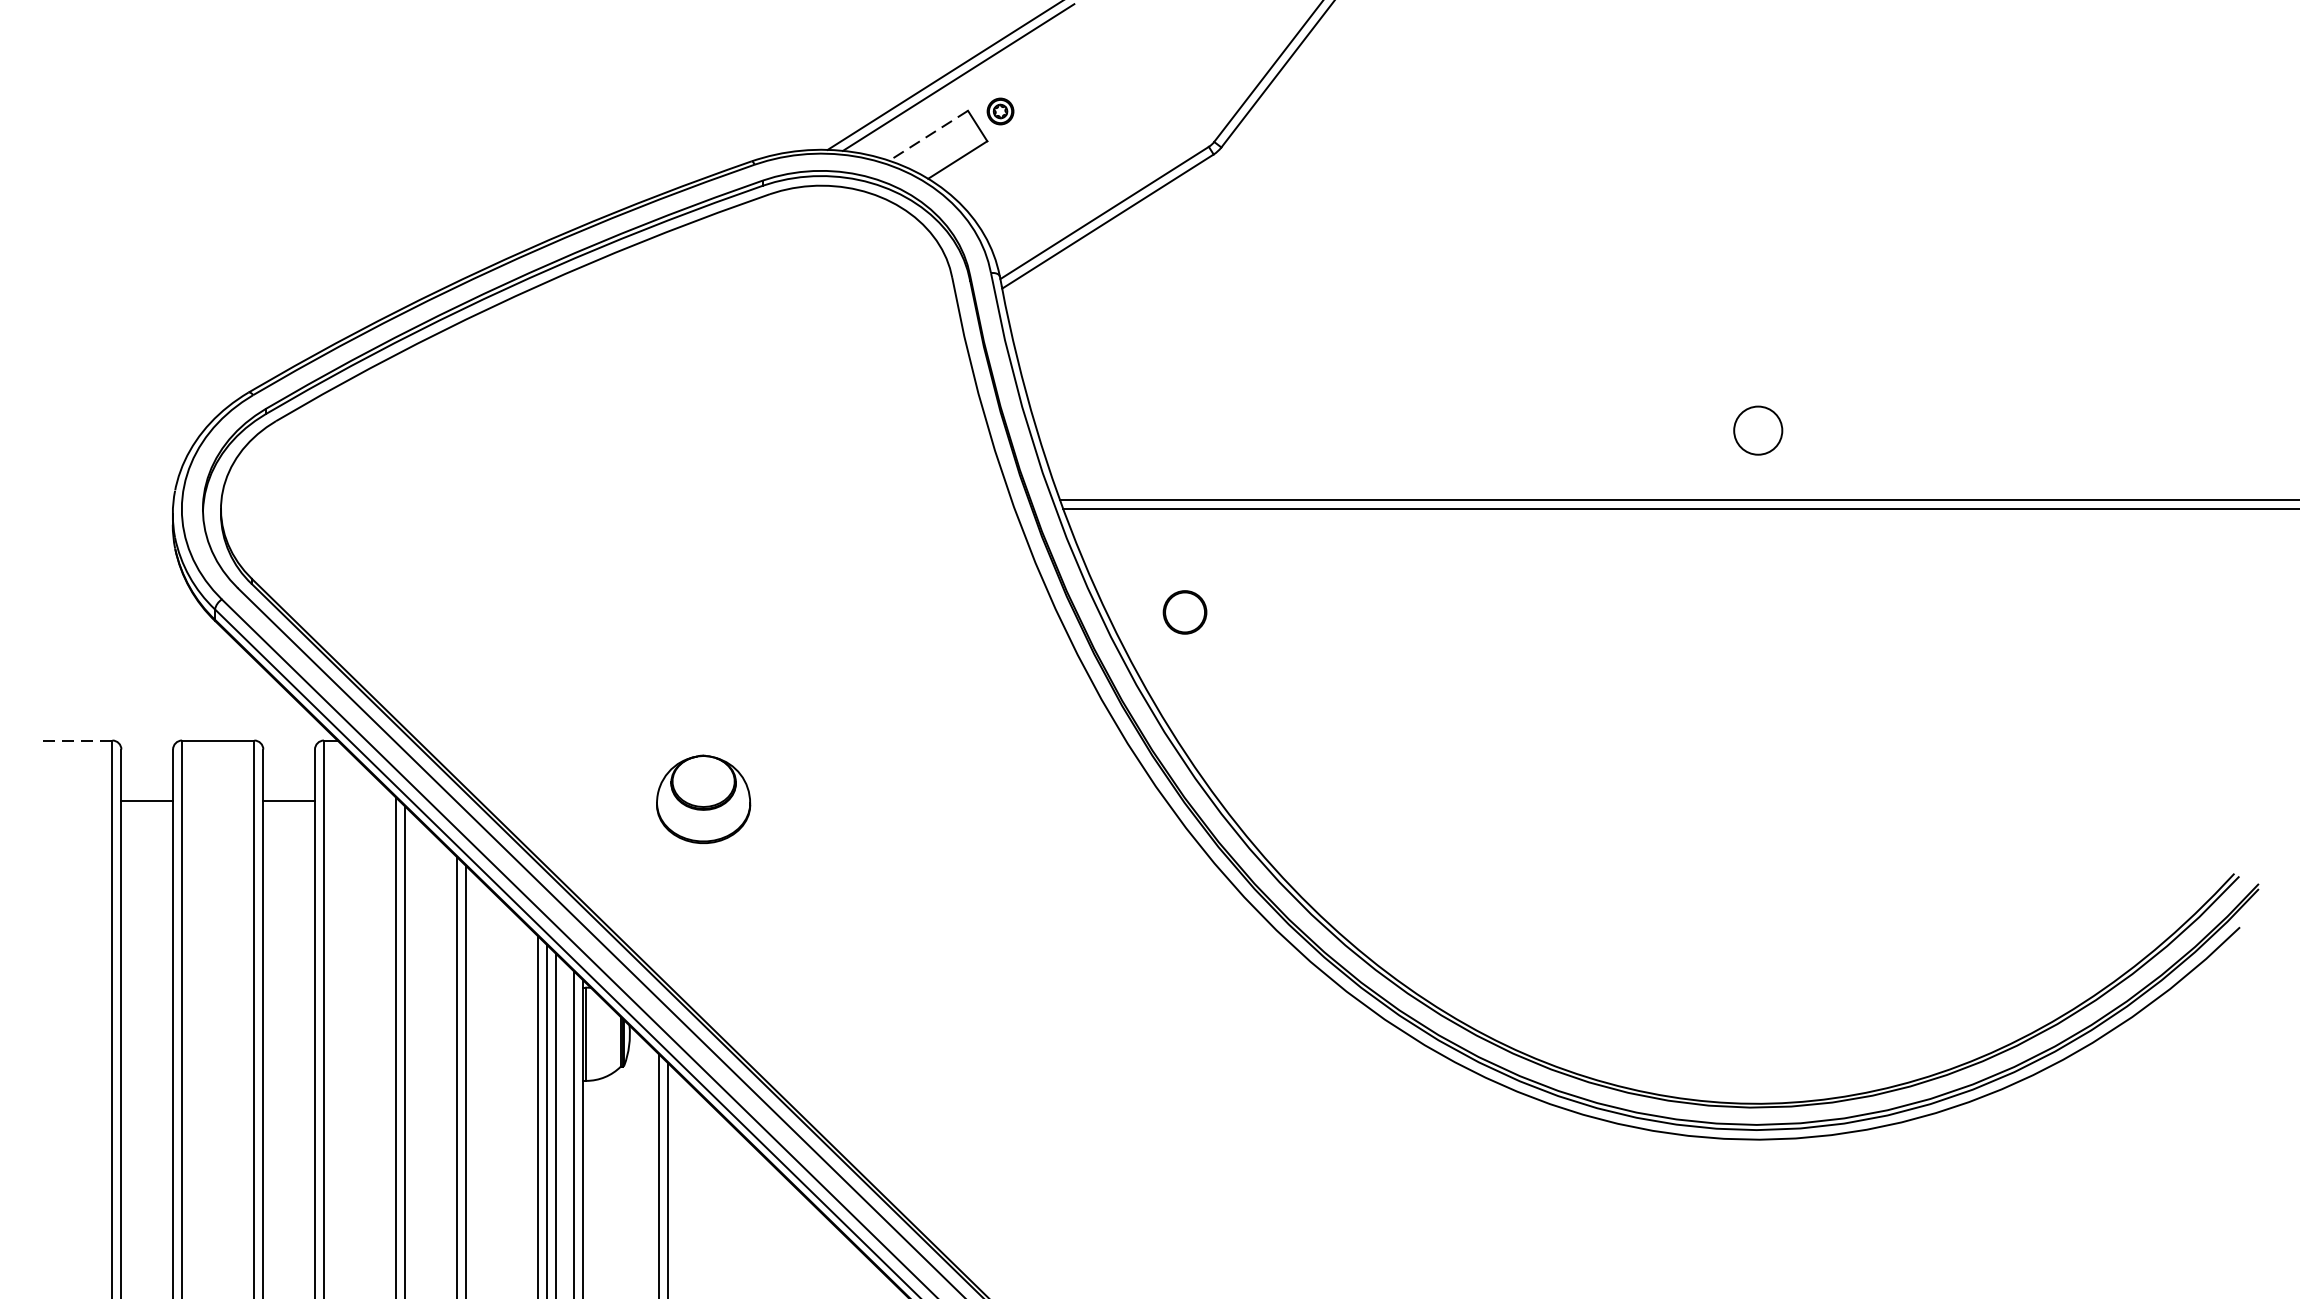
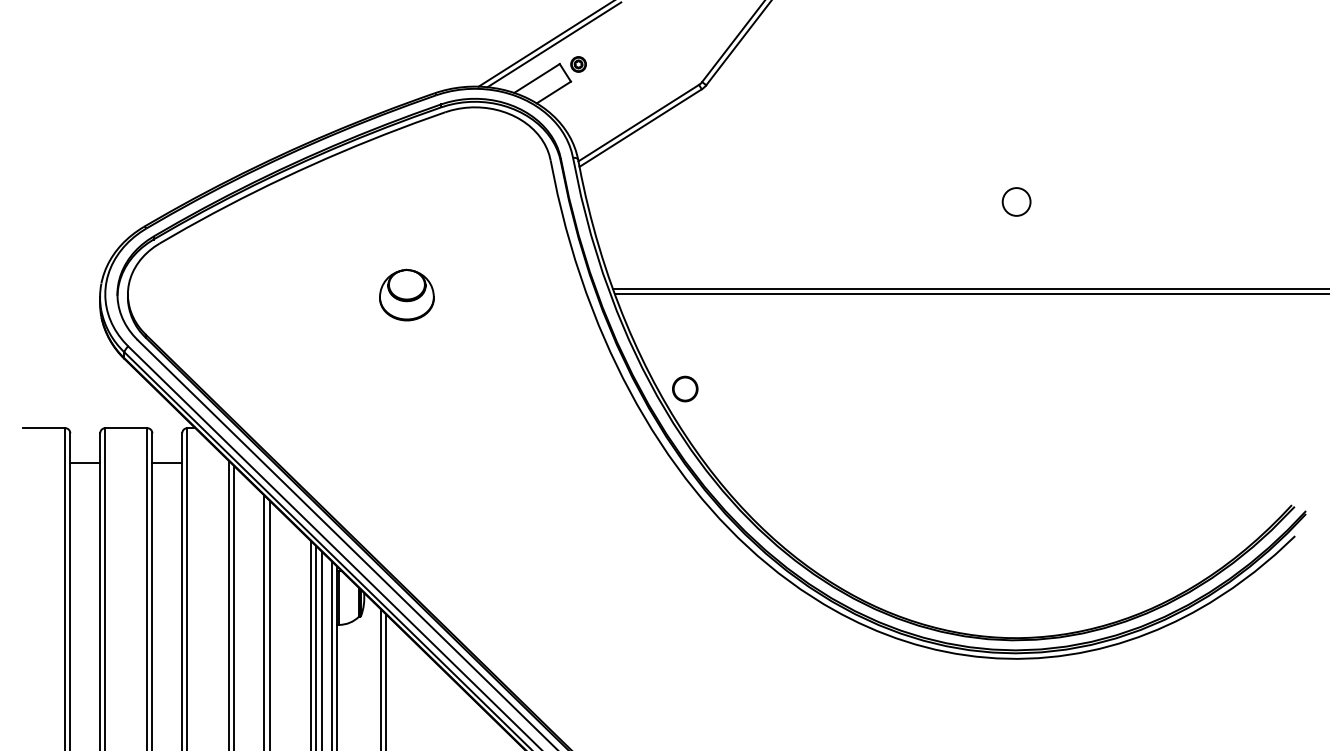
line: (929, 135) -> (537, 78), dashed -> solid
circle: (1757, 429) -> (1016, 201), moved
part: (1185, 611) -> (685, 388), moved
line: (76, 741) -> (44, 428), dashed -> solid
part: (702, 798) -> (406, 294), moved

